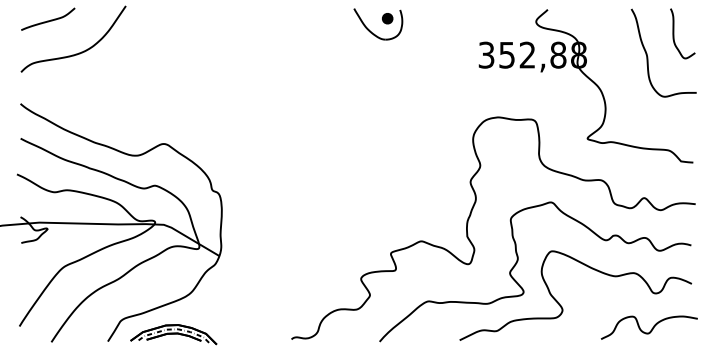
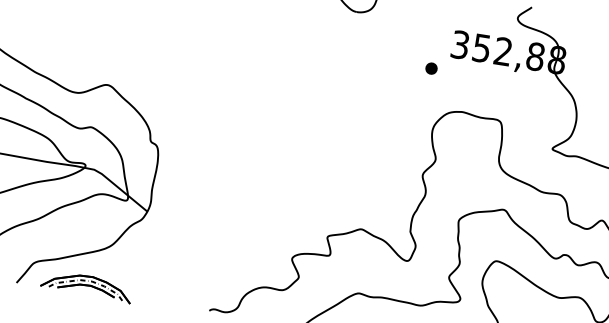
part: (462, 81) -> (430, 68), added

